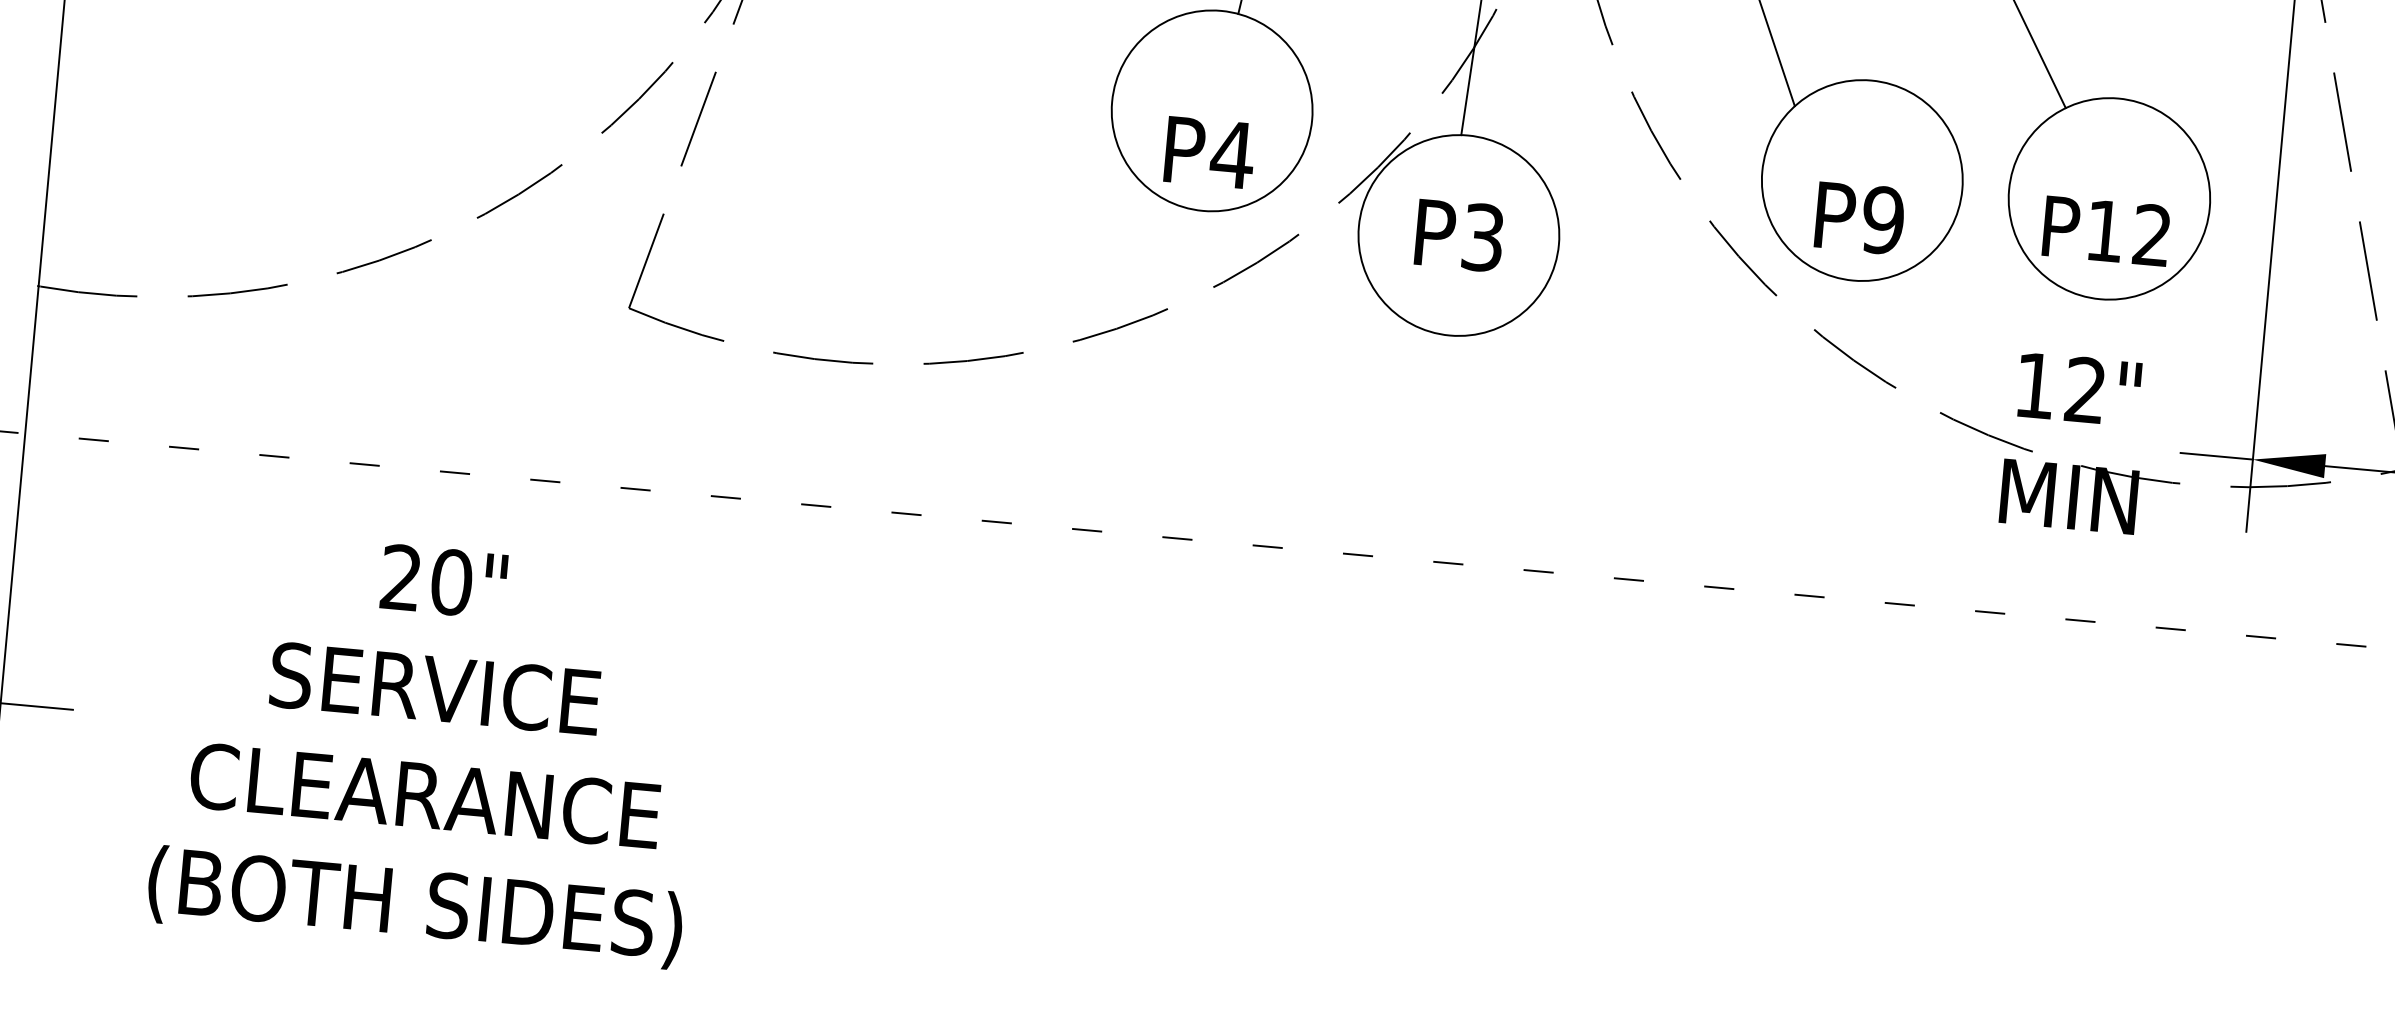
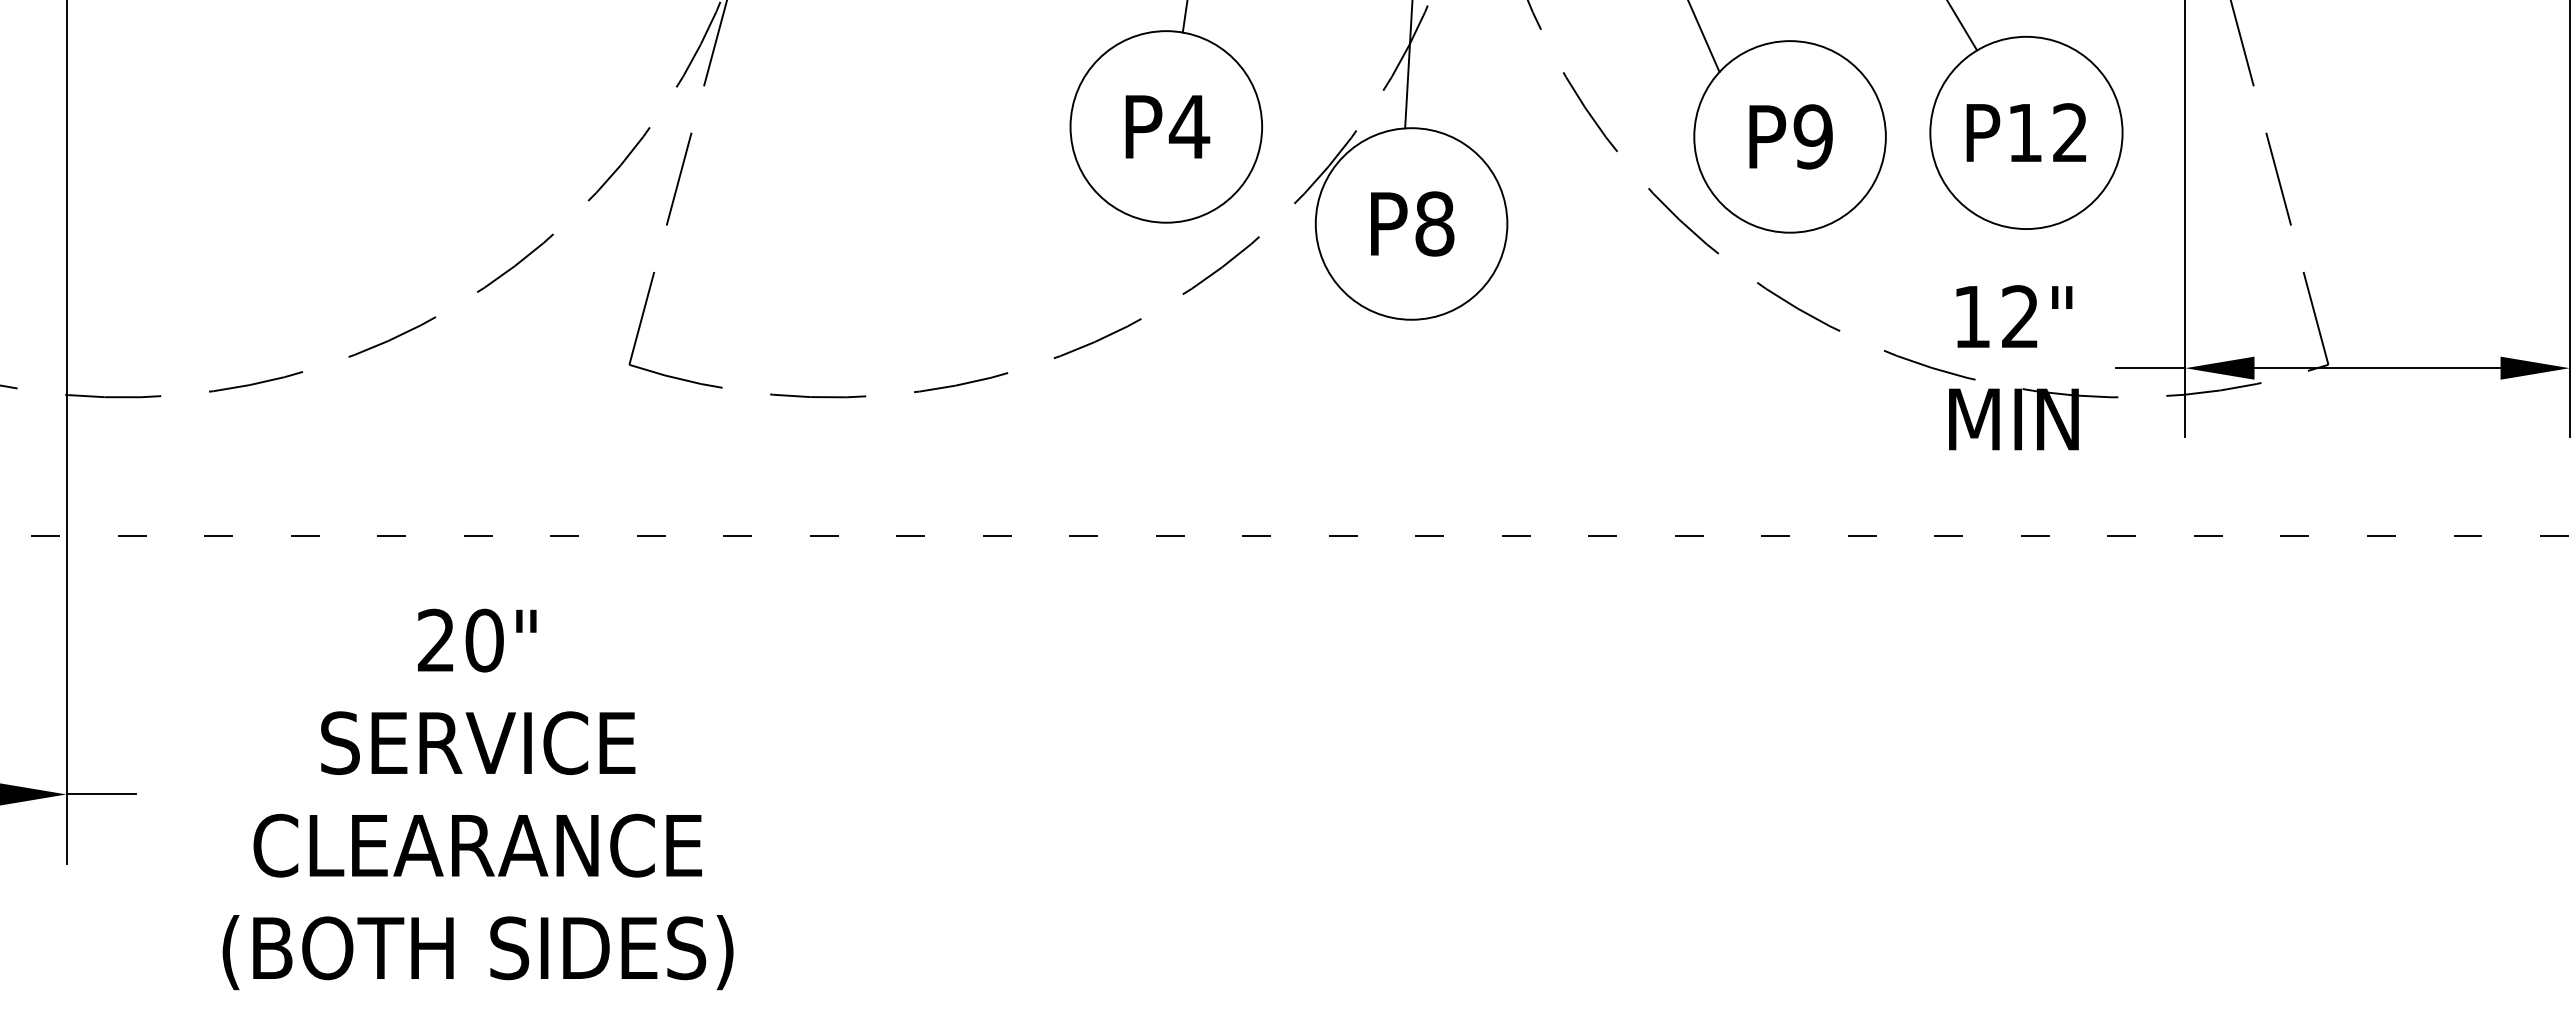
text: (1209, 152) -> (1167, 126), moved
text: (1859, 217) -> (1790, 136), moved
text: (2105, 230) -> (2025, 132), moved
text: (1482, 237) -> (1434, 223), P3 -> P8

